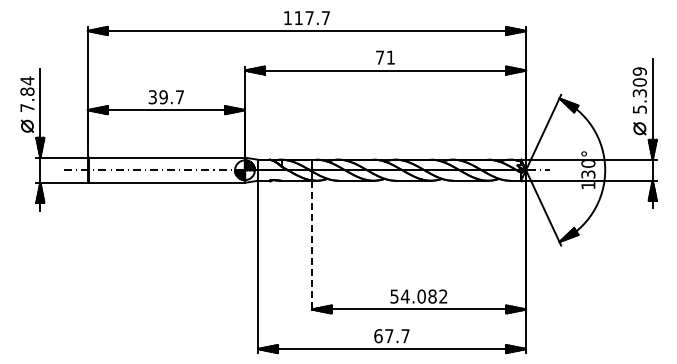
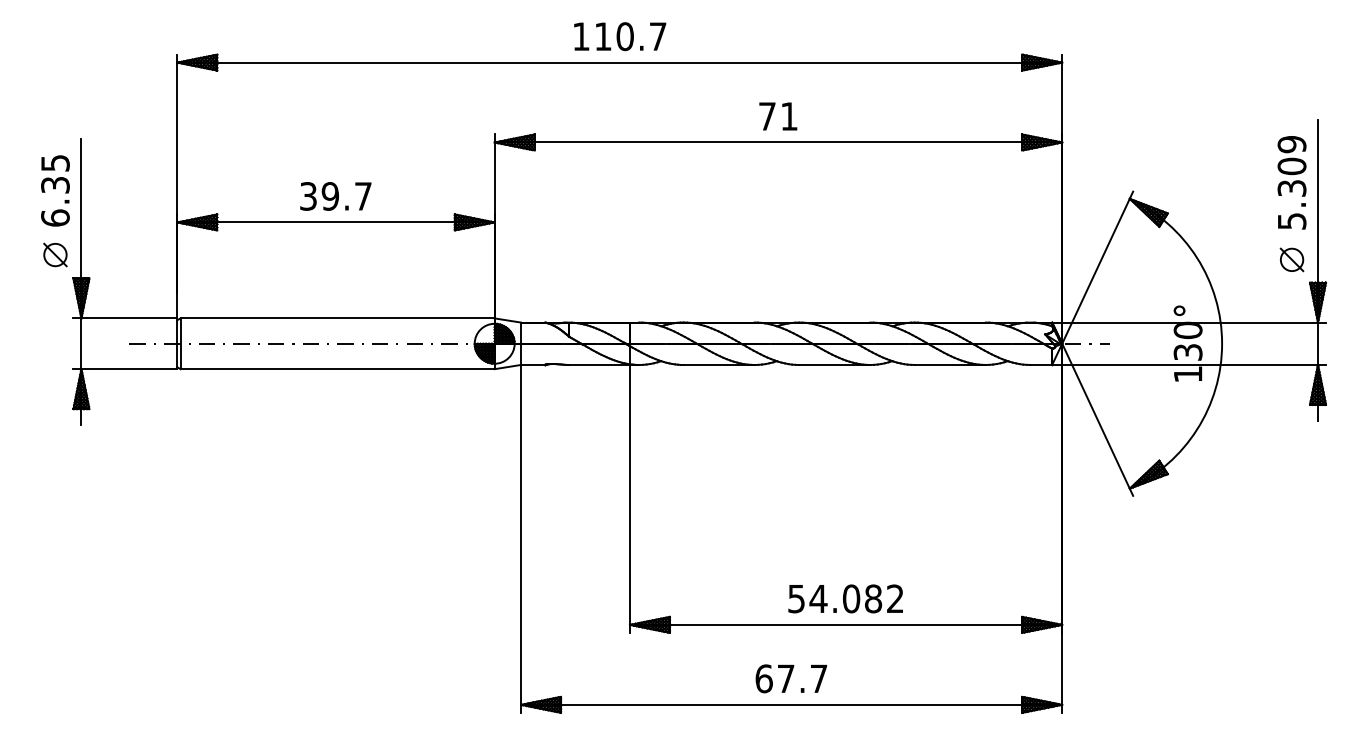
text: (309, 18) -> (624, 37), 117.7 -> 110.7
text: (27, 94) -> (55, 190), 7.84 -> 6.35
line: (311, 247) -> (628, 499), dashed -> solid

